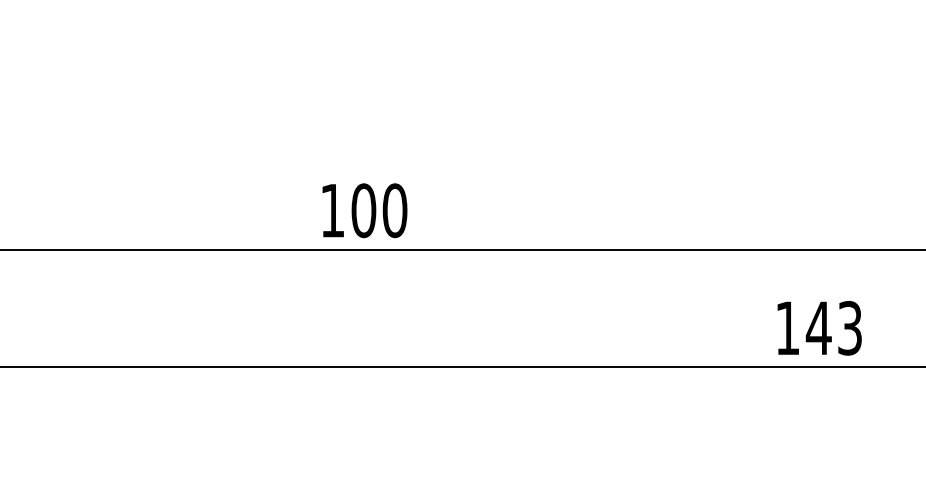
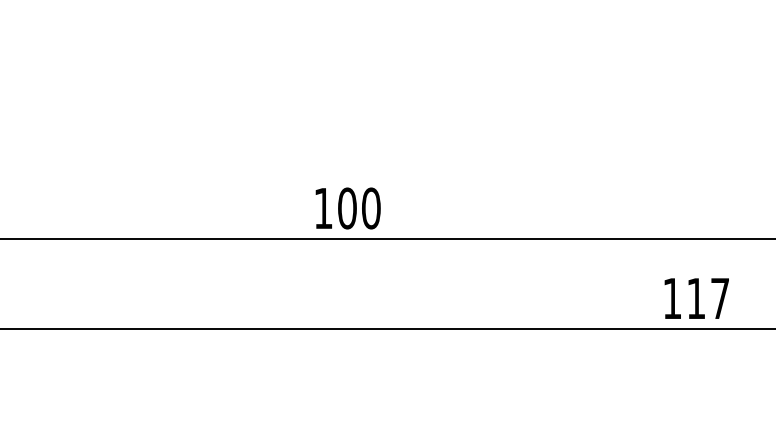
text: (833, 328) -> (707, 298), 143 -> 117

